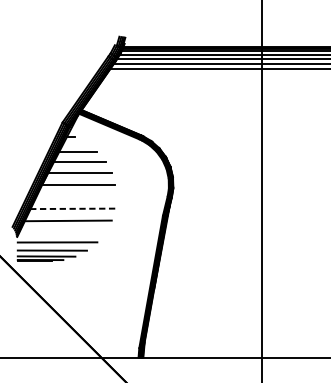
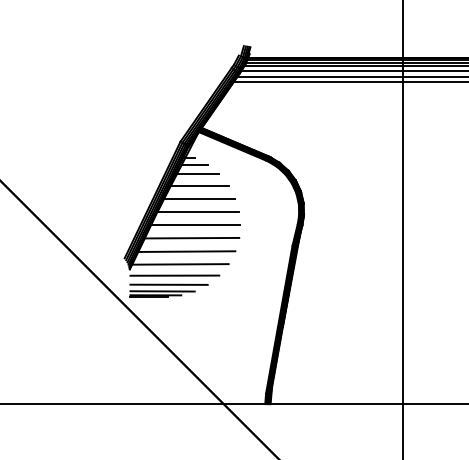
line: (75, 142) -> (194, 164), added
line: (76, 196) -> (195, 224), added
line: (72, 209) -> (191, 238), dashed -> solid
line: (62, 232) -> (180, 264), added

